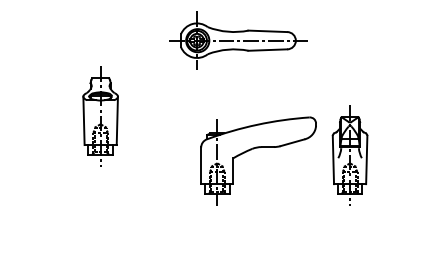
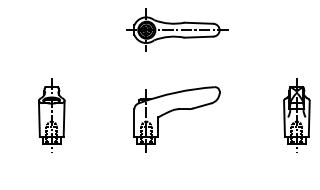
part: (100, 116) -> (51, 115), moved
part: (252, 150) -> (172, 111), moved
part: (349, 155) -> (296, 115), moved

